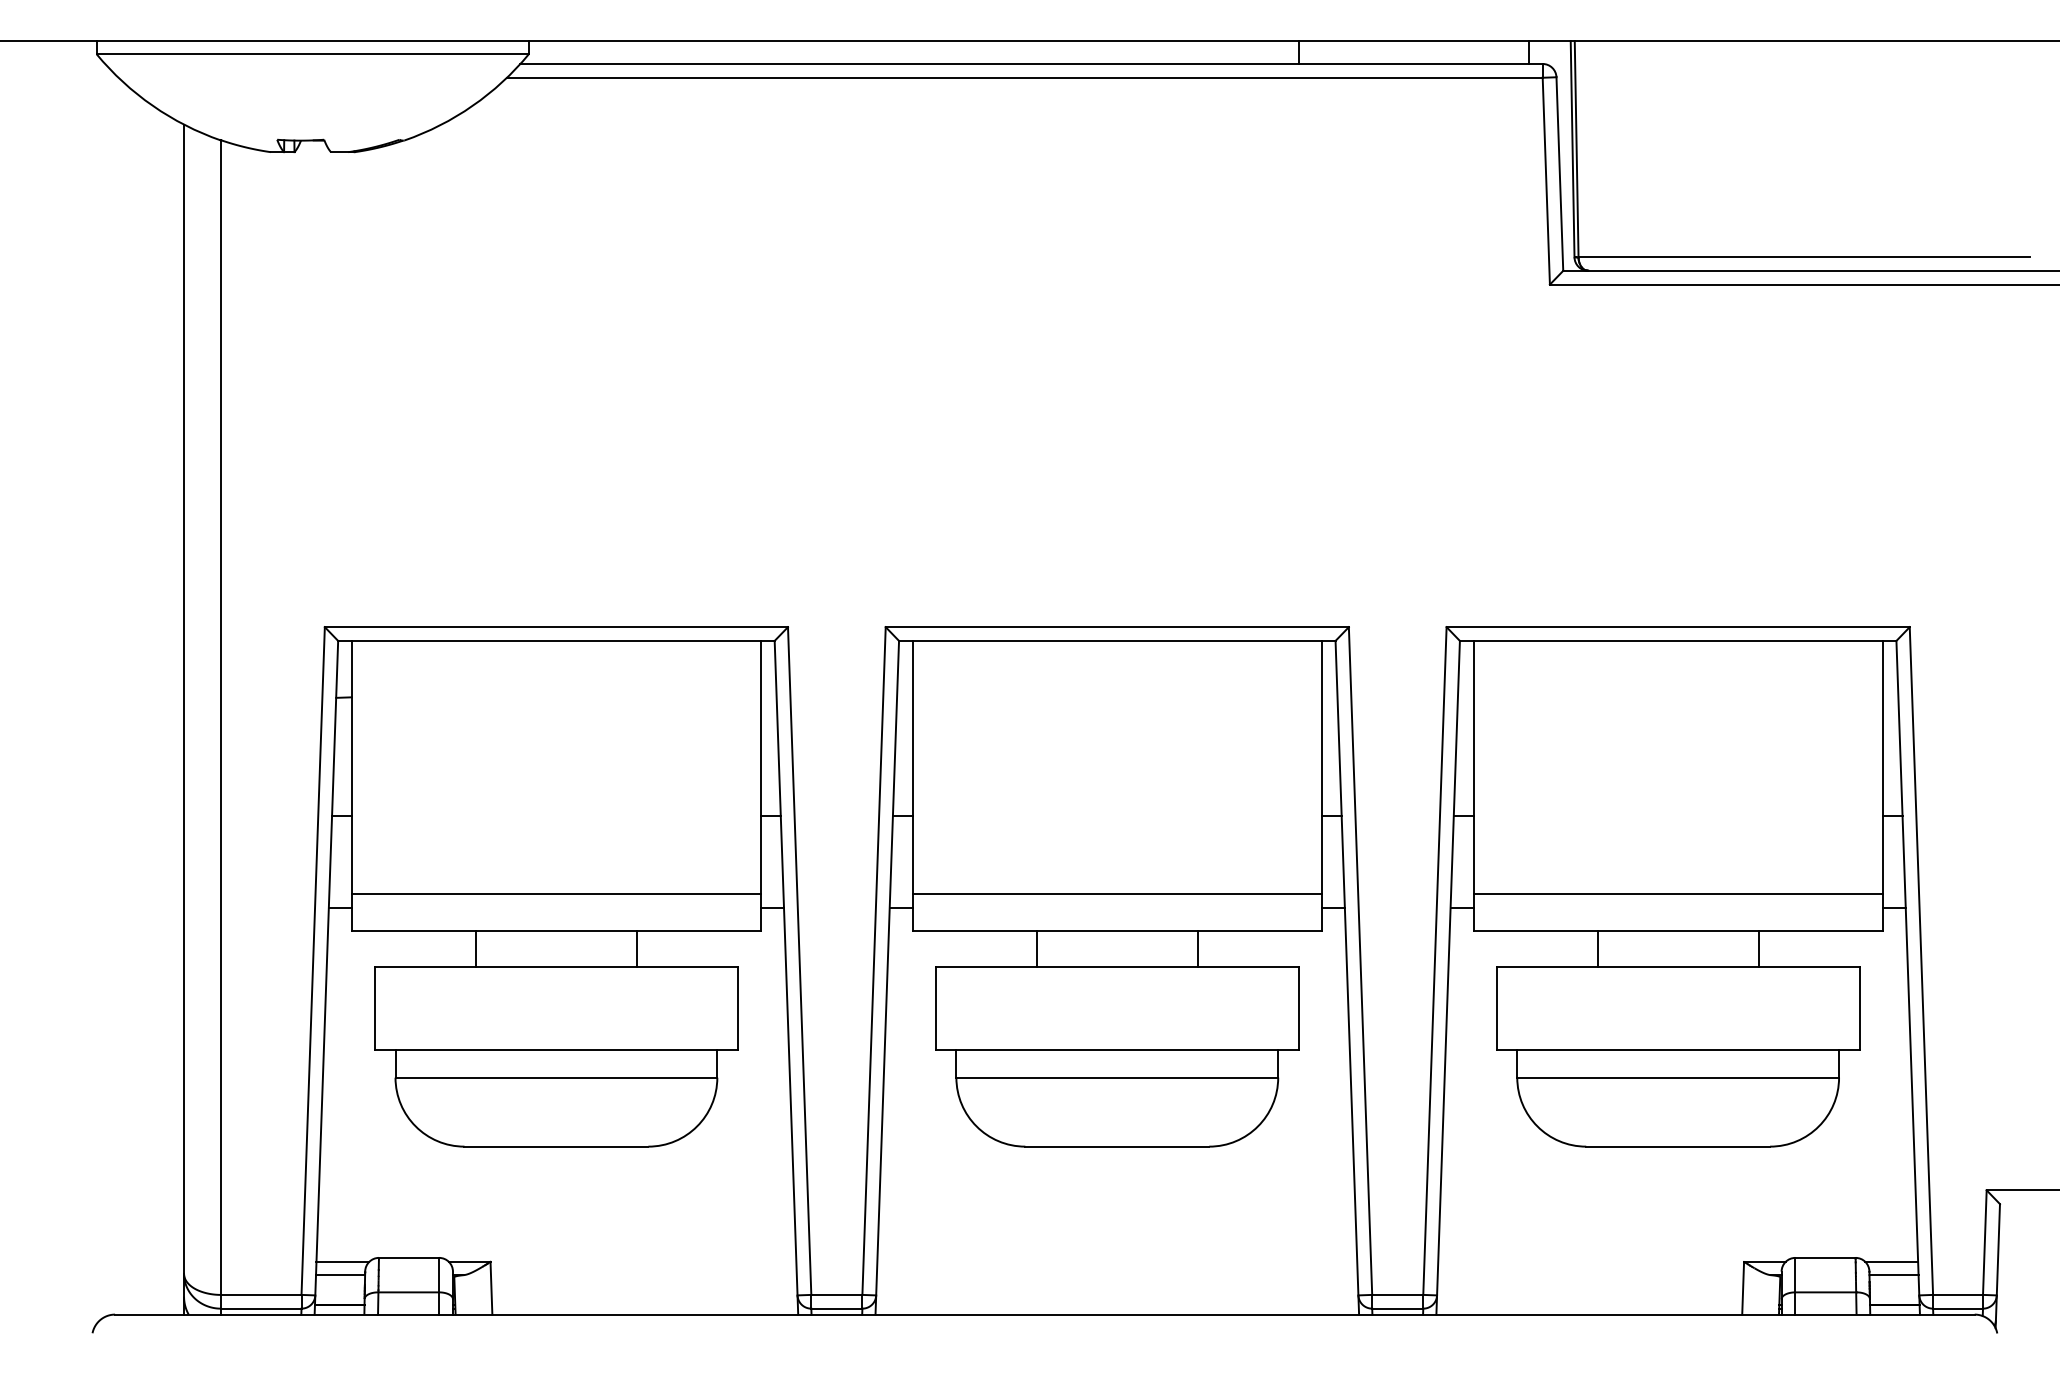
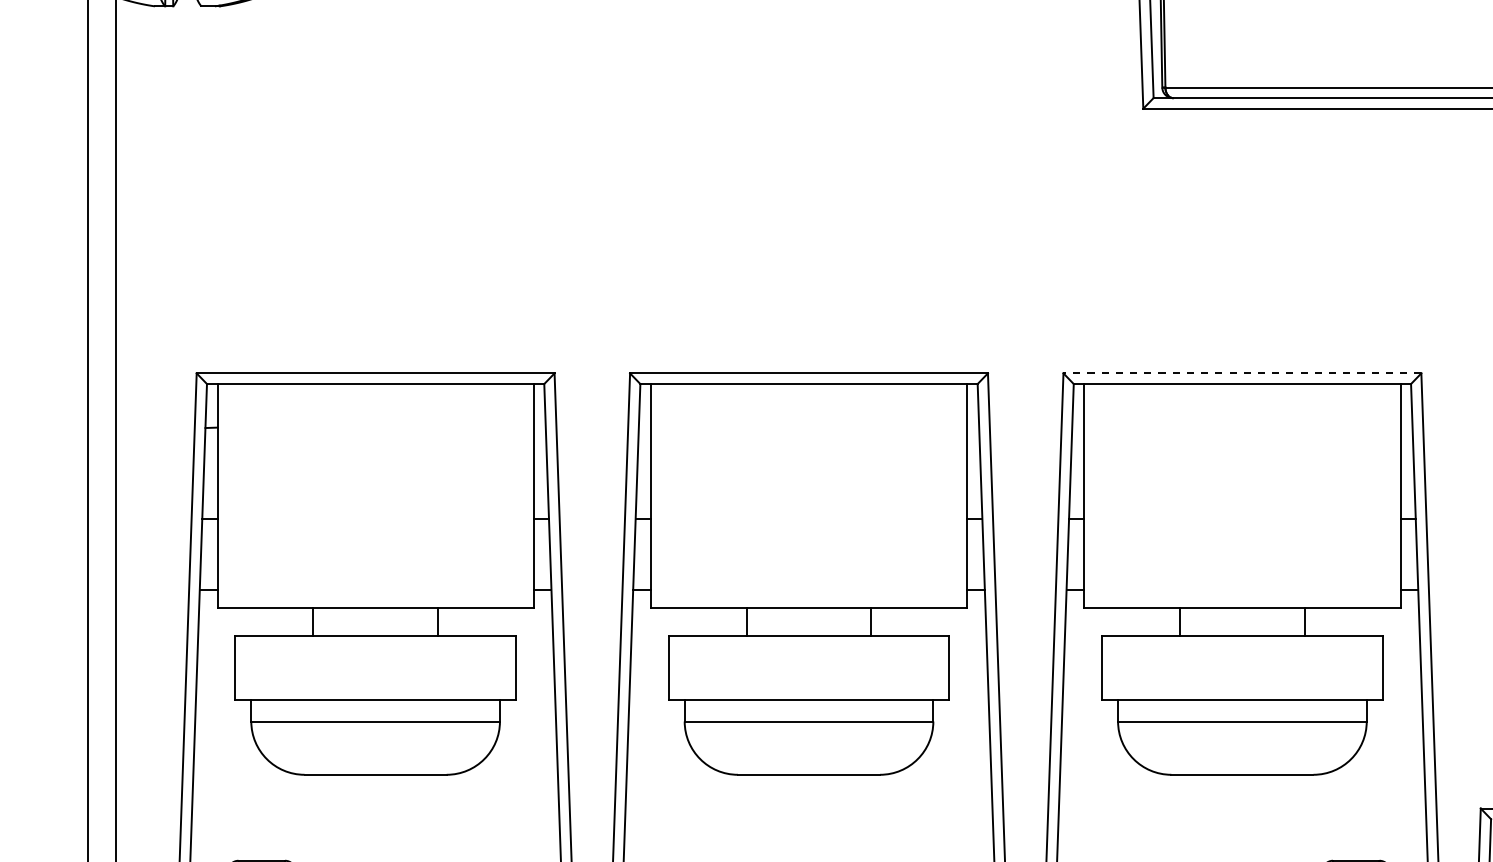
line: (1678, 627) -> (1242, 373), solid -> dashed
line: (556, 893) -> (375, 579), removed
line: (1116, 893) -> (808, 579), removed
line: (1677, 893) -> (1241, 579), removed

